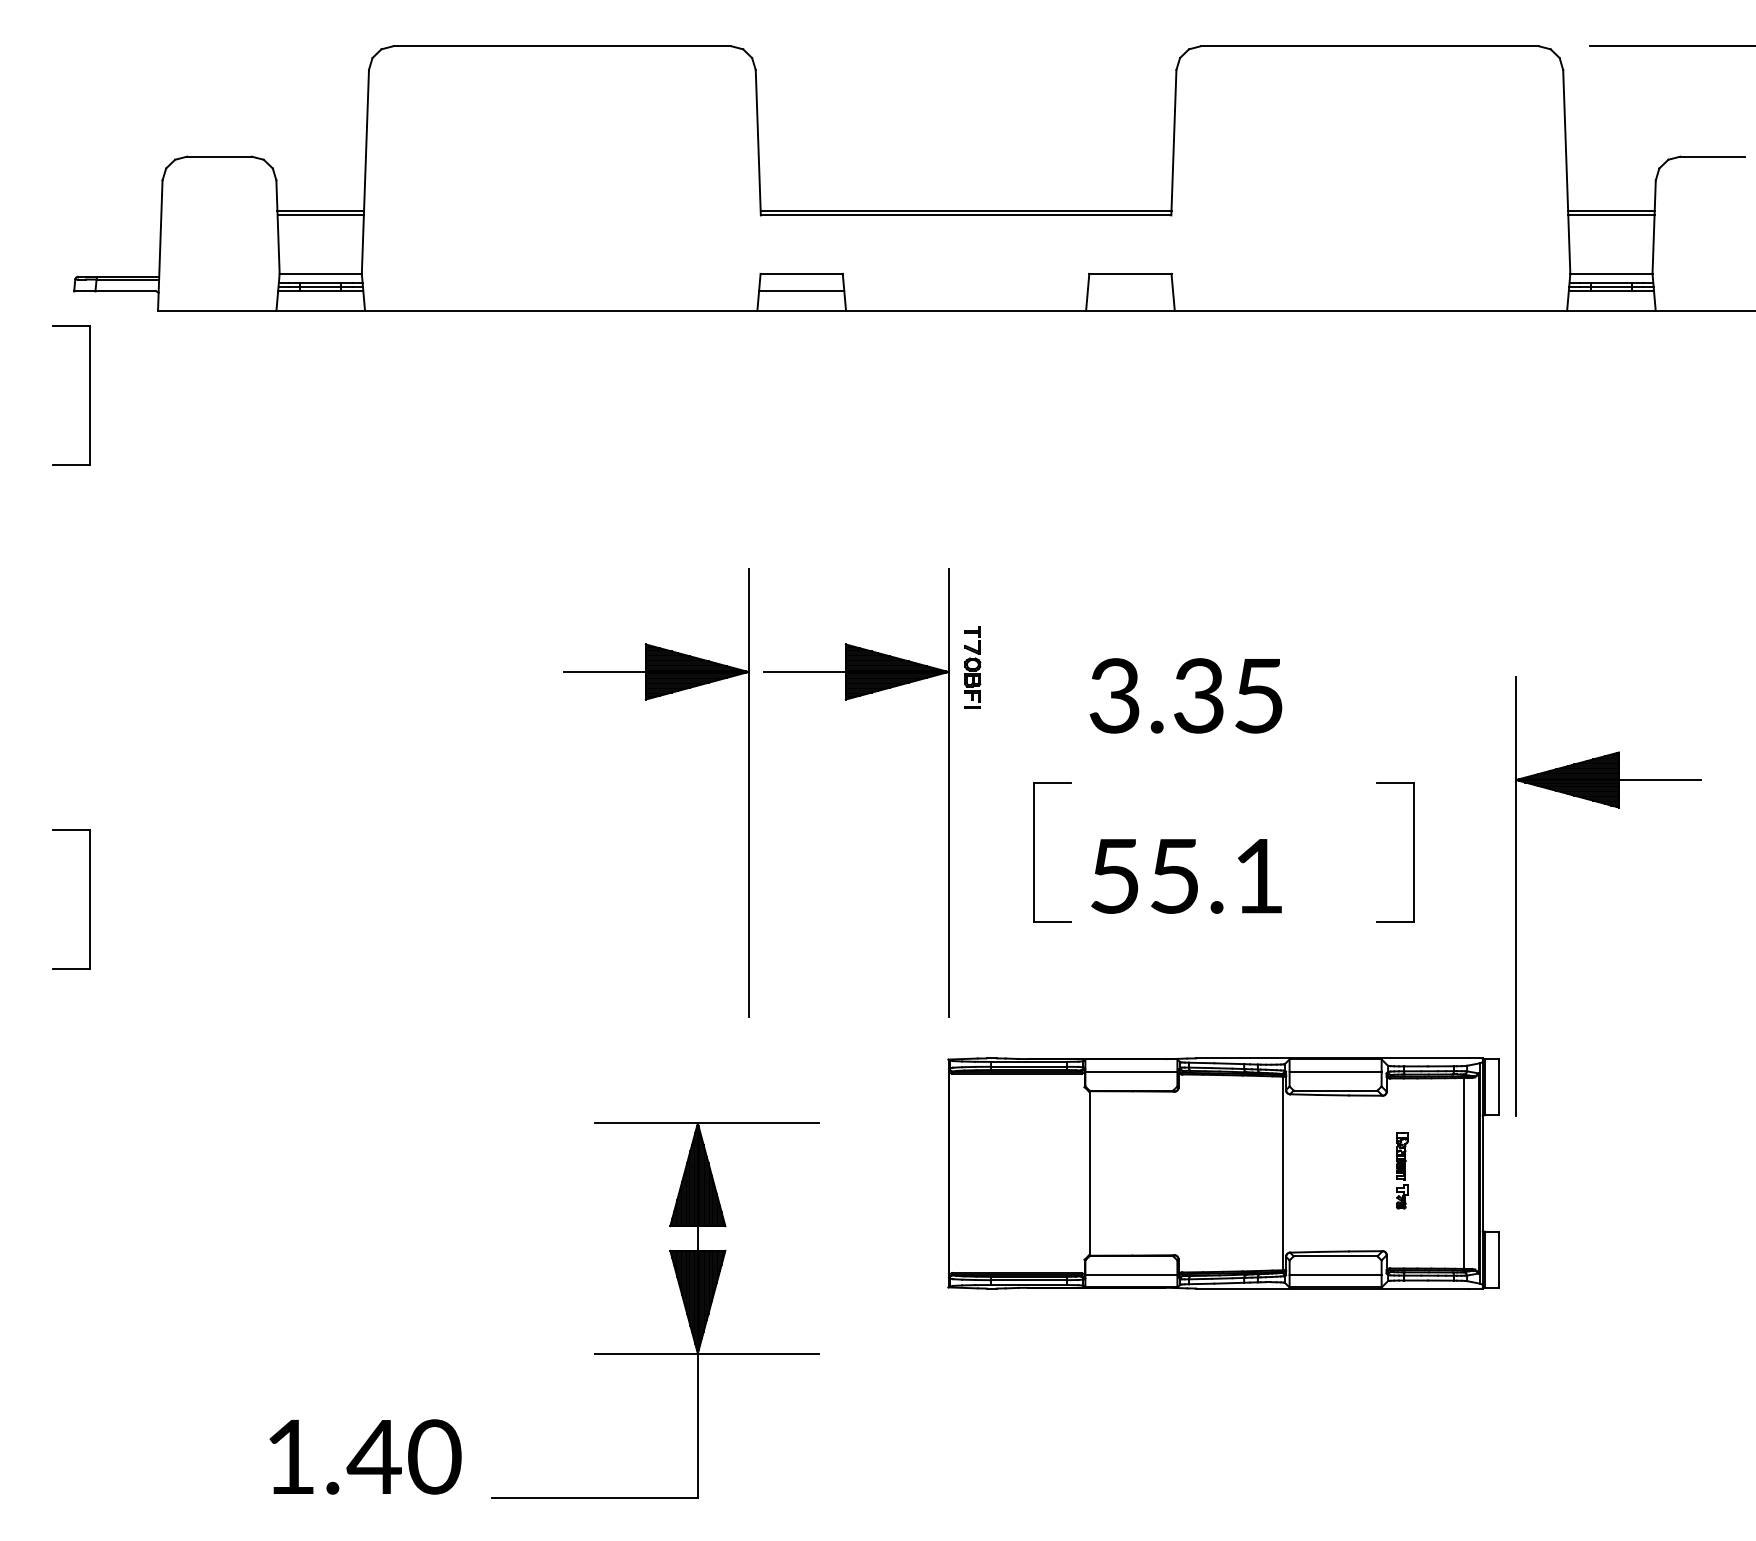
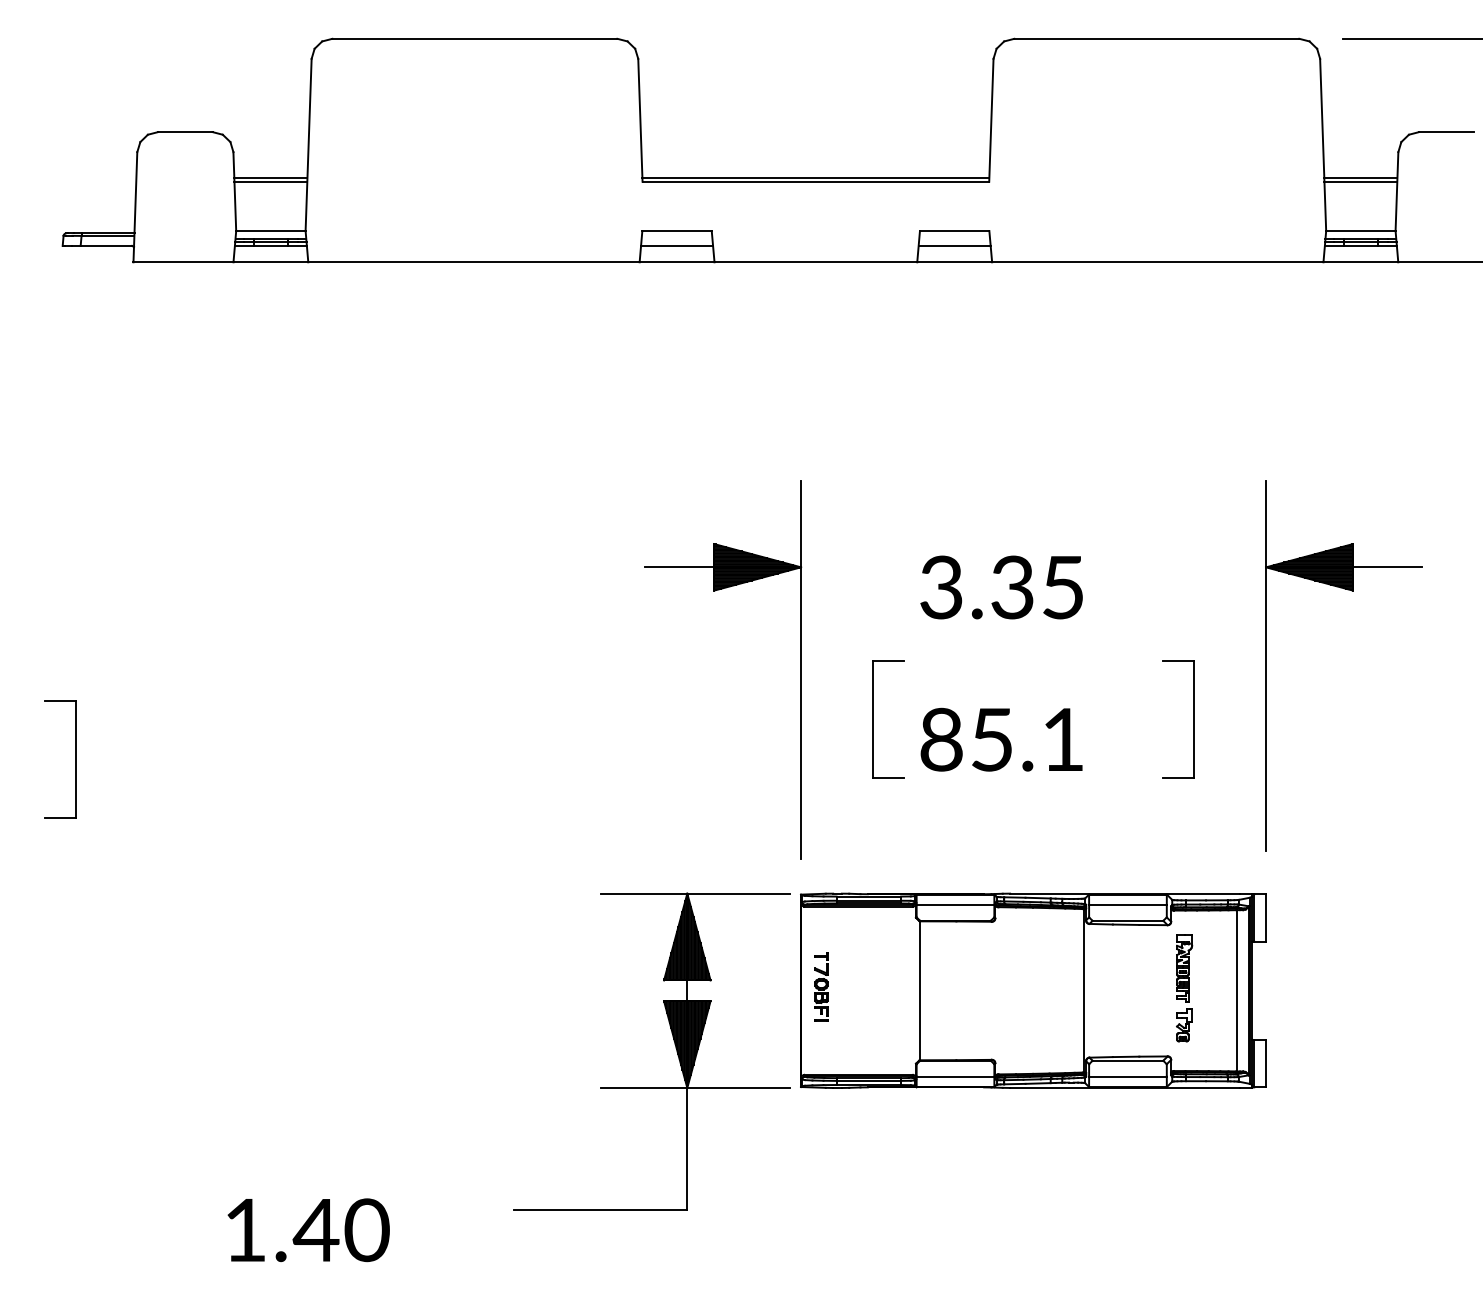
line: (1130, 291) -> (954, 245), added
part: (89, 395) -> (75, 333), removed
part: (972, 667) -> (821, 986), moved
part: (748, 792) -> (632, 669), removed
part: (1617, 808) -> (1351, 591), moved
text: (1114, 875) -> (941, 739), 55.1 -> 85.1
part: (1402, 1170) -> (1184, 988), size x1.67
part: (683, 1304) -> (675, 1046), moved

